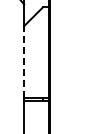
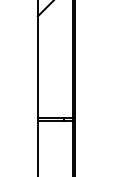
line: (24, 61) -> (38, 66), dashed -> solid

